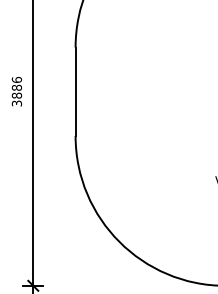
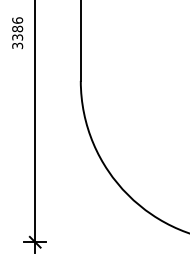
text: (17, 95) -> (18, 37), 3886 -> 3386

